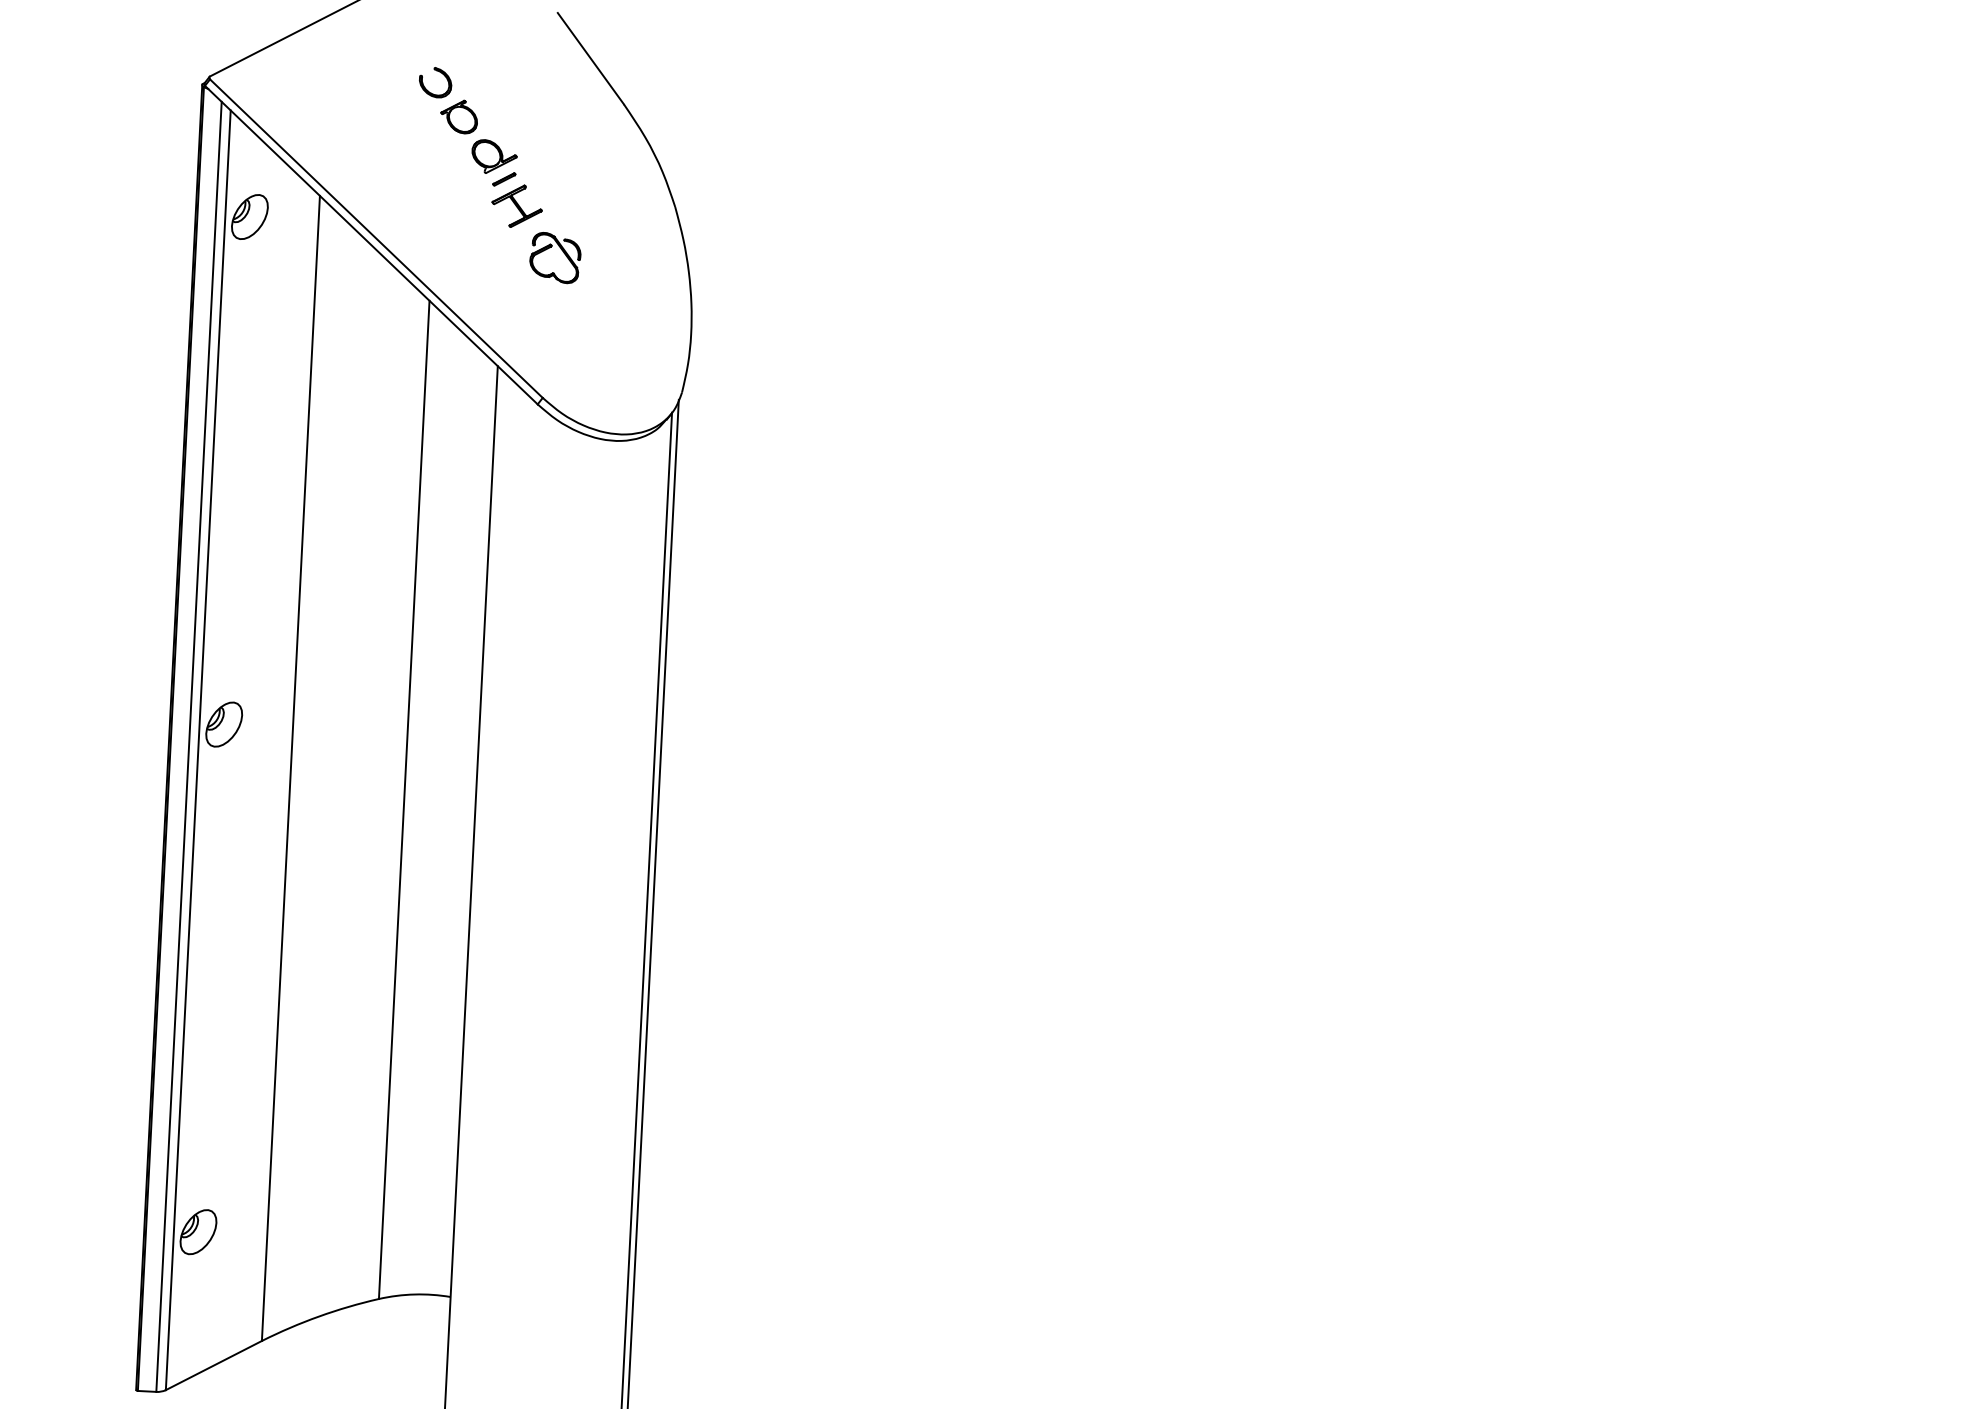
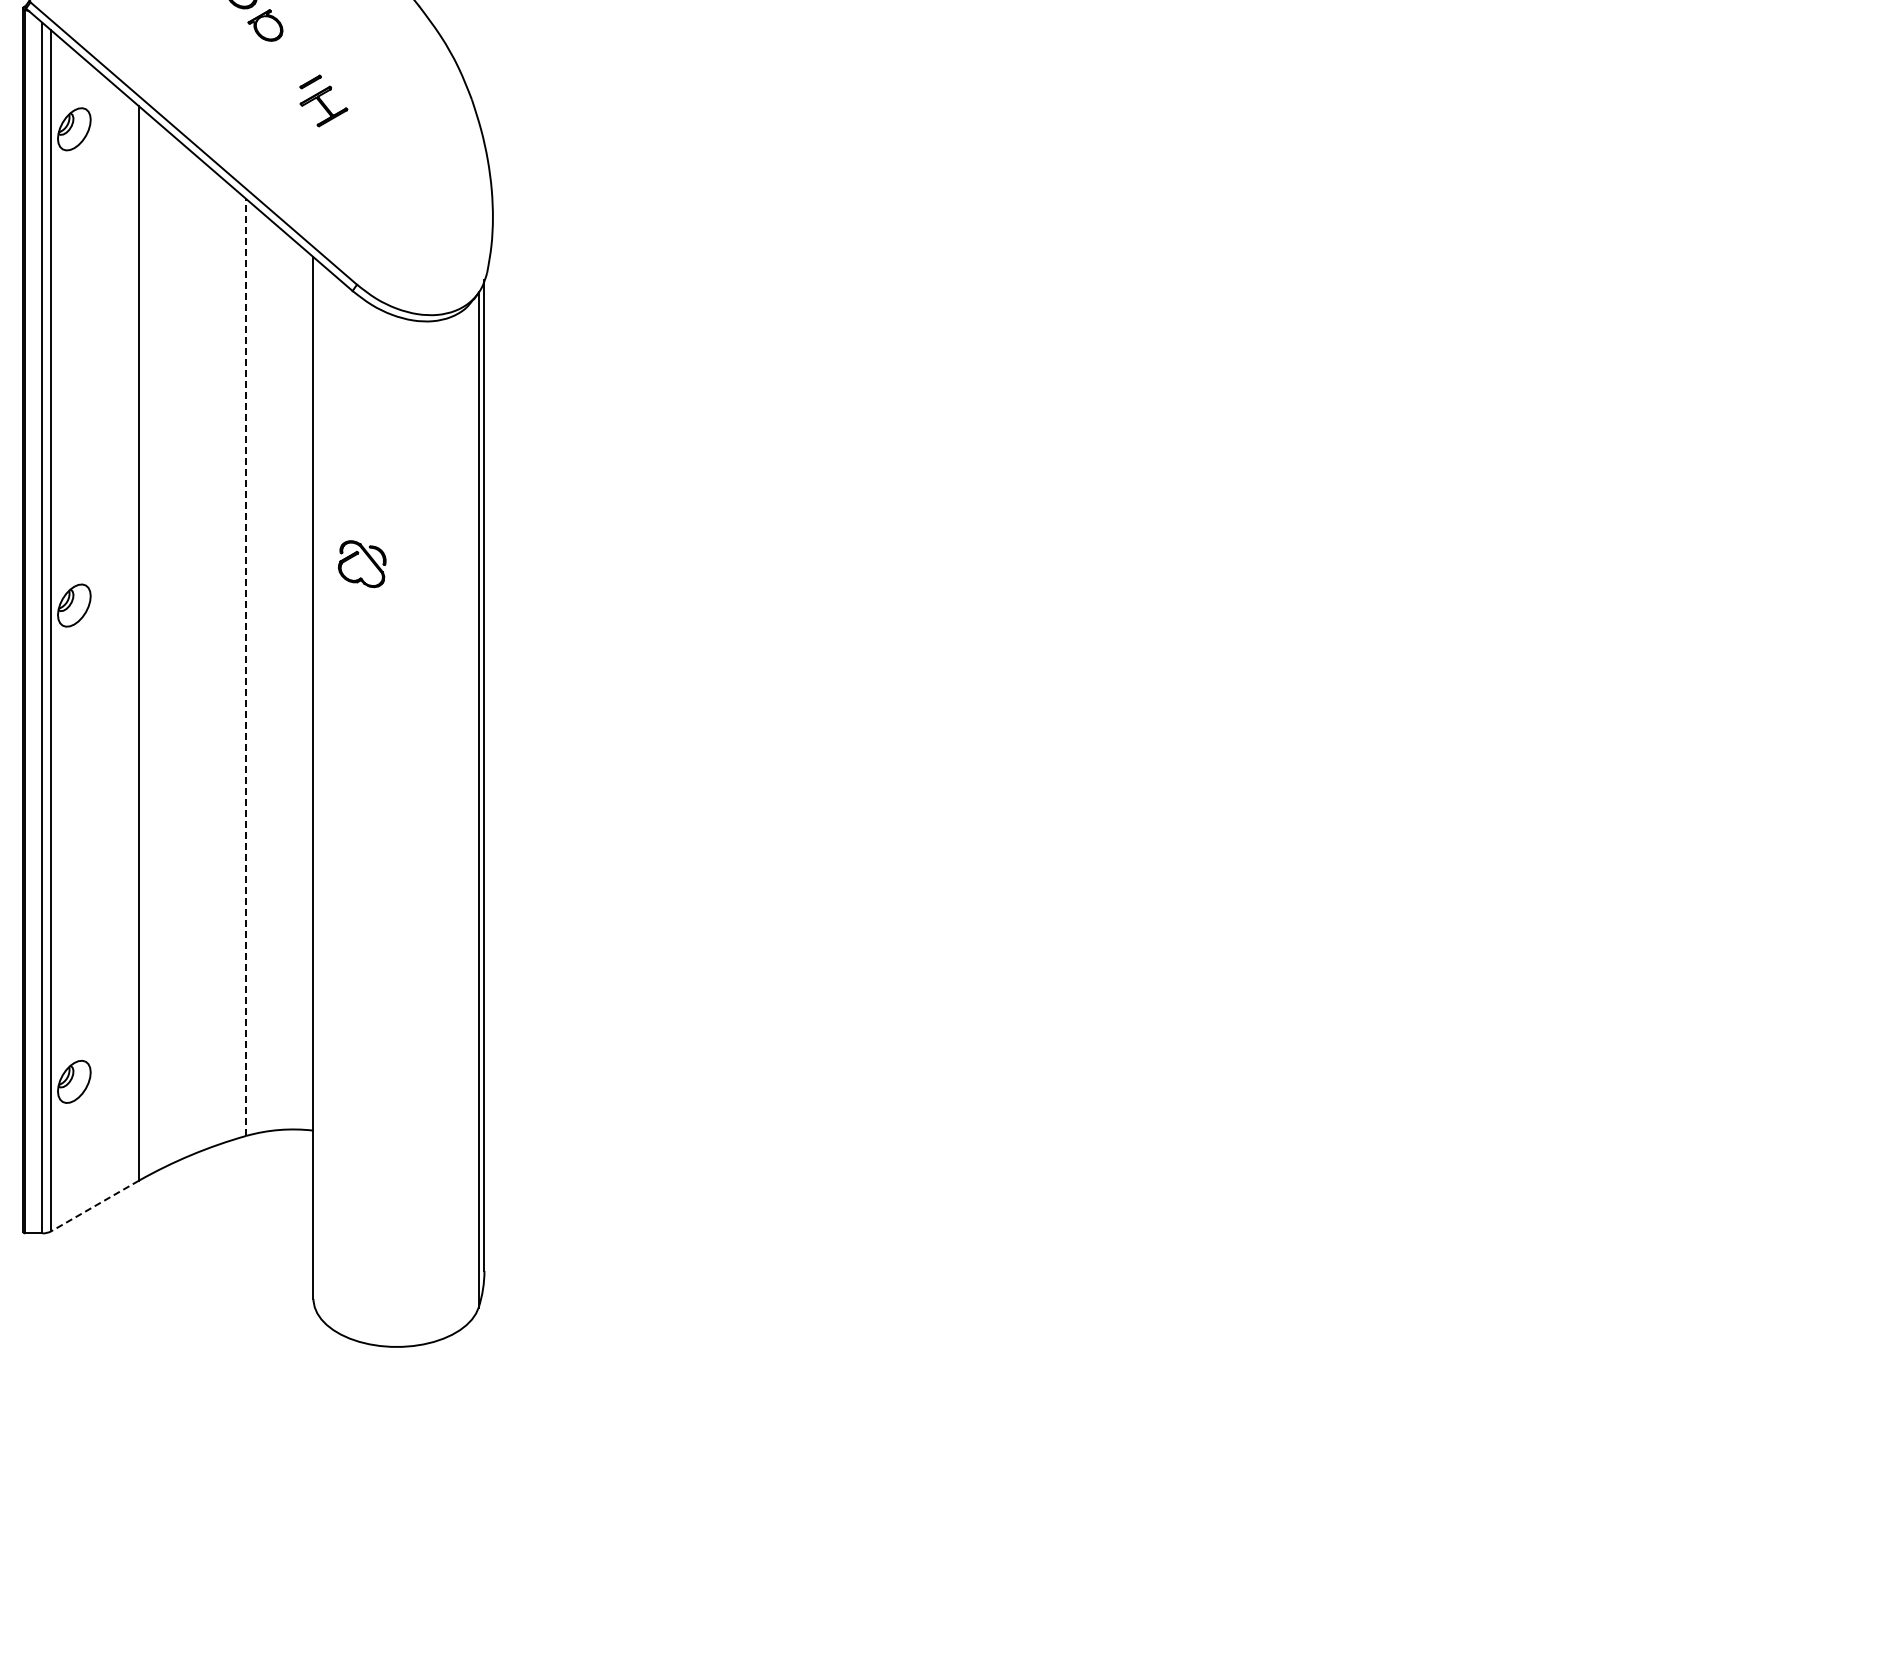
part: (494, 157) -> (300, 61), removed
part: (563, 253) -> (369, 559), moved
line: (404, 799) -> (246, 667), solid -> dashed
line: (214, 1366) -> (95, 1206), solid -> dashed

